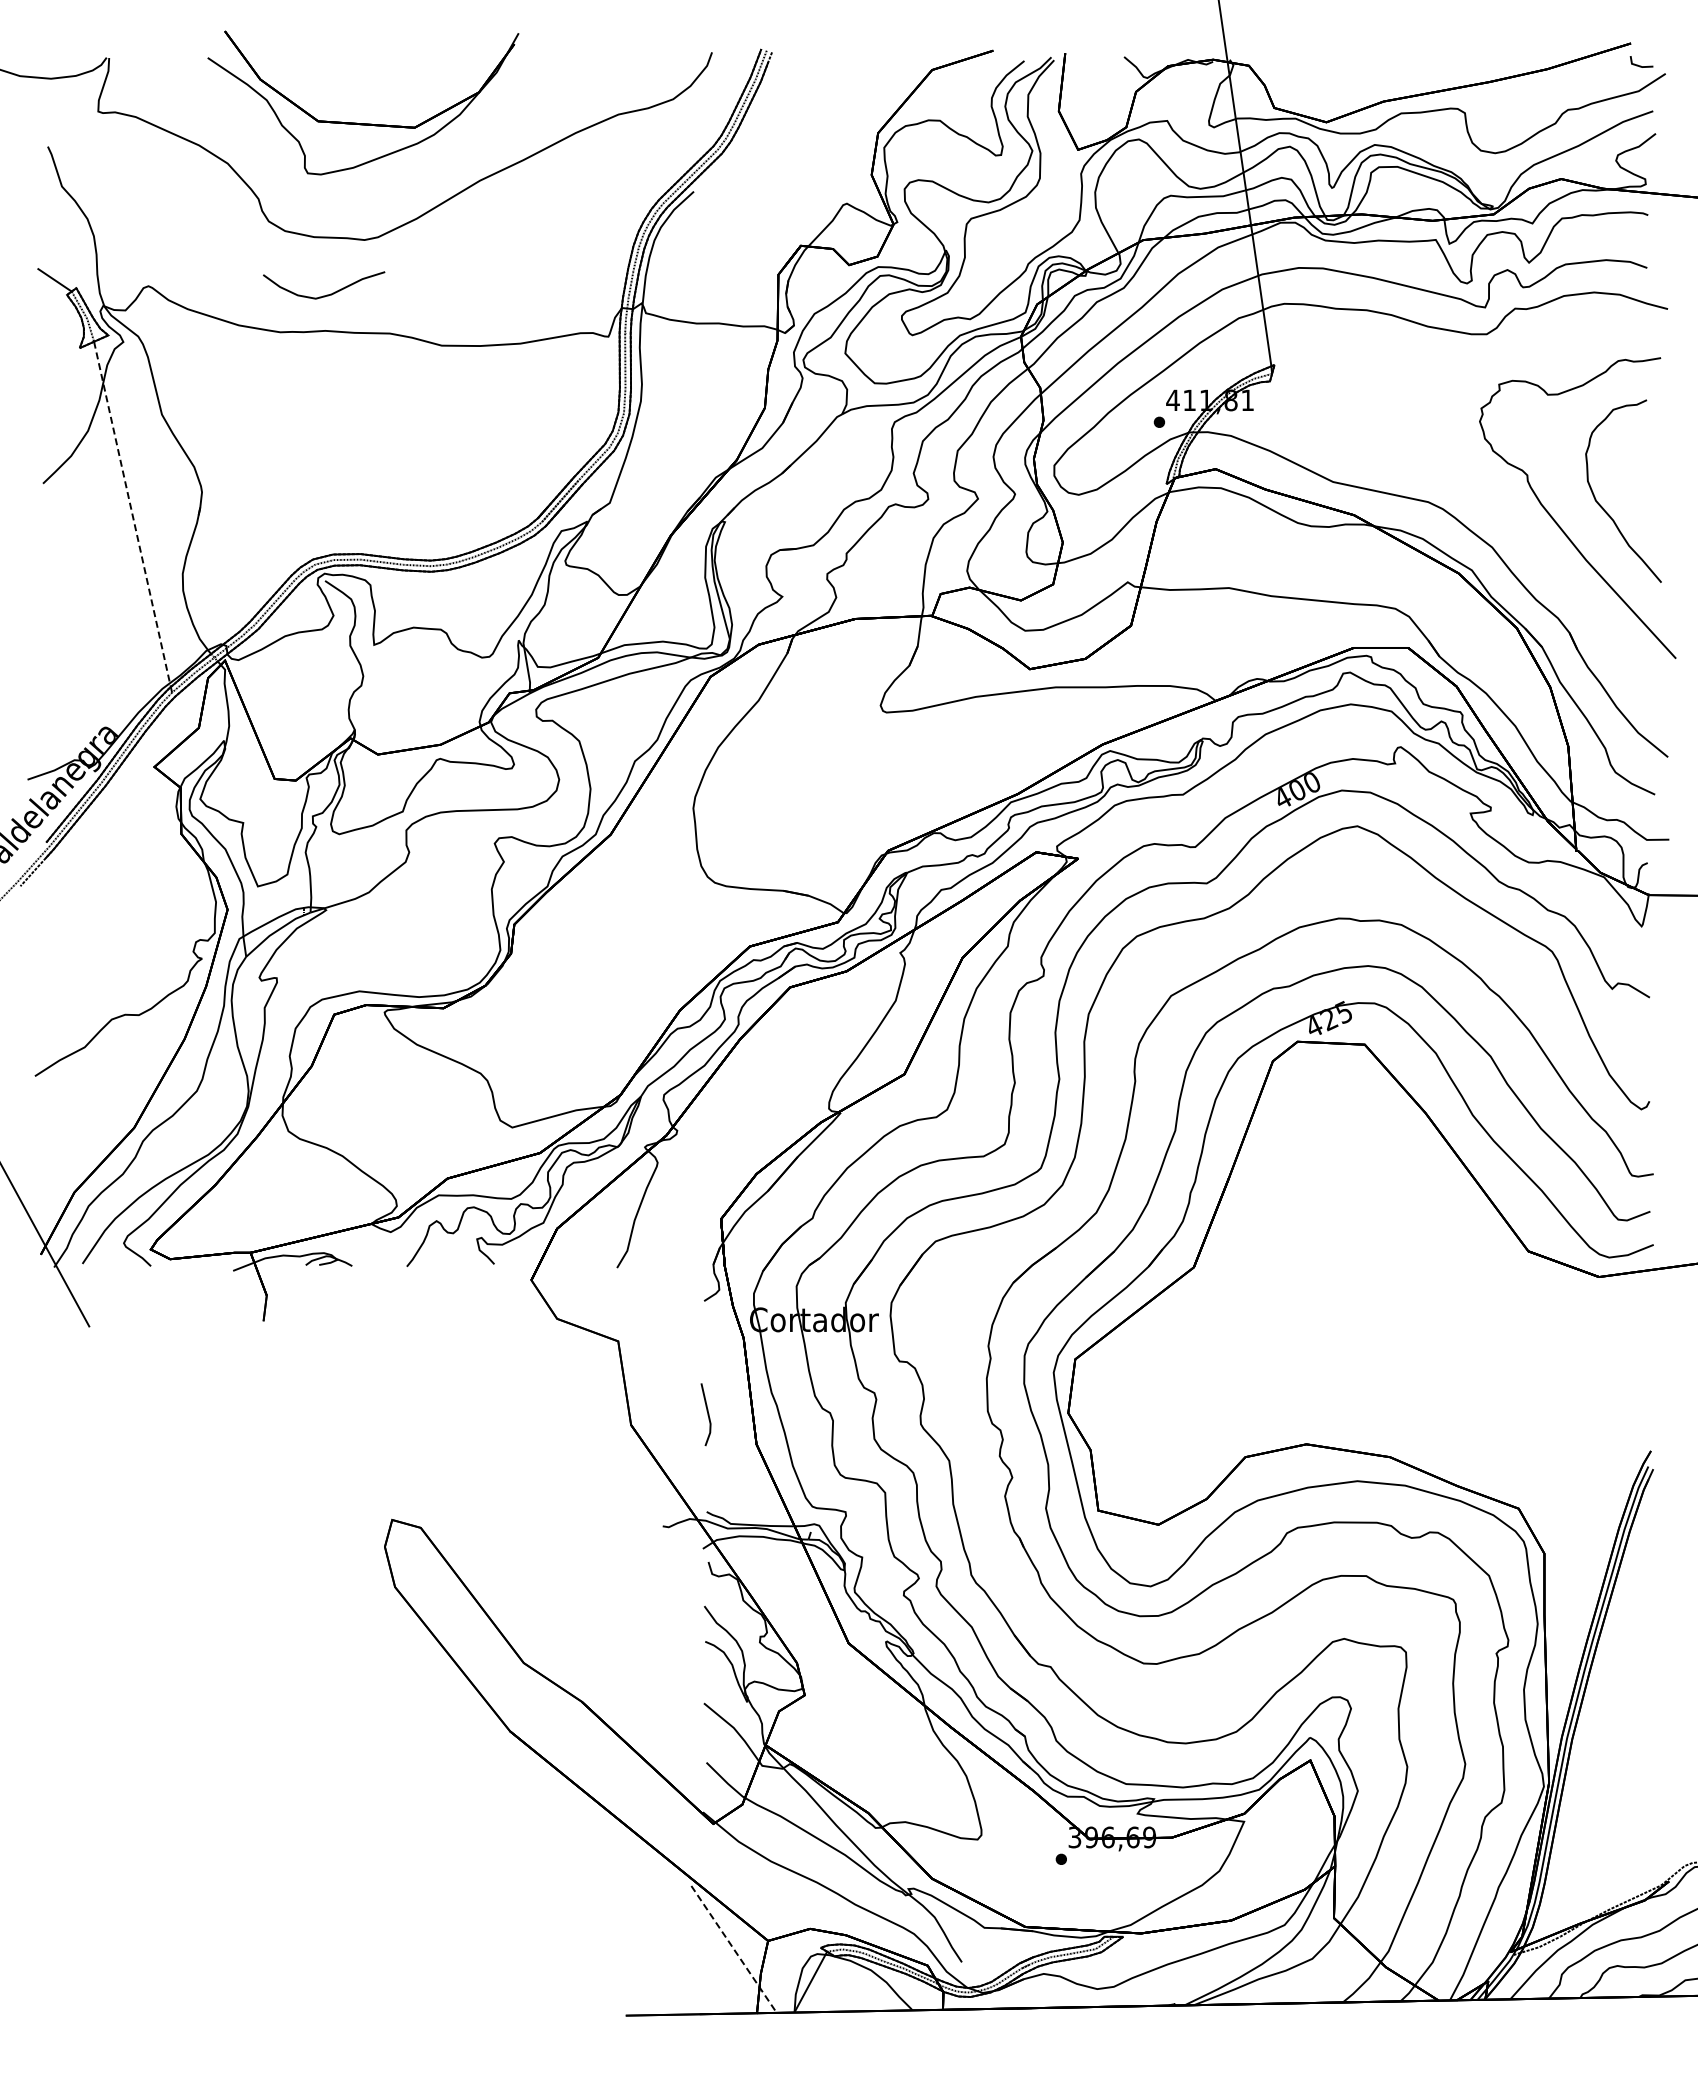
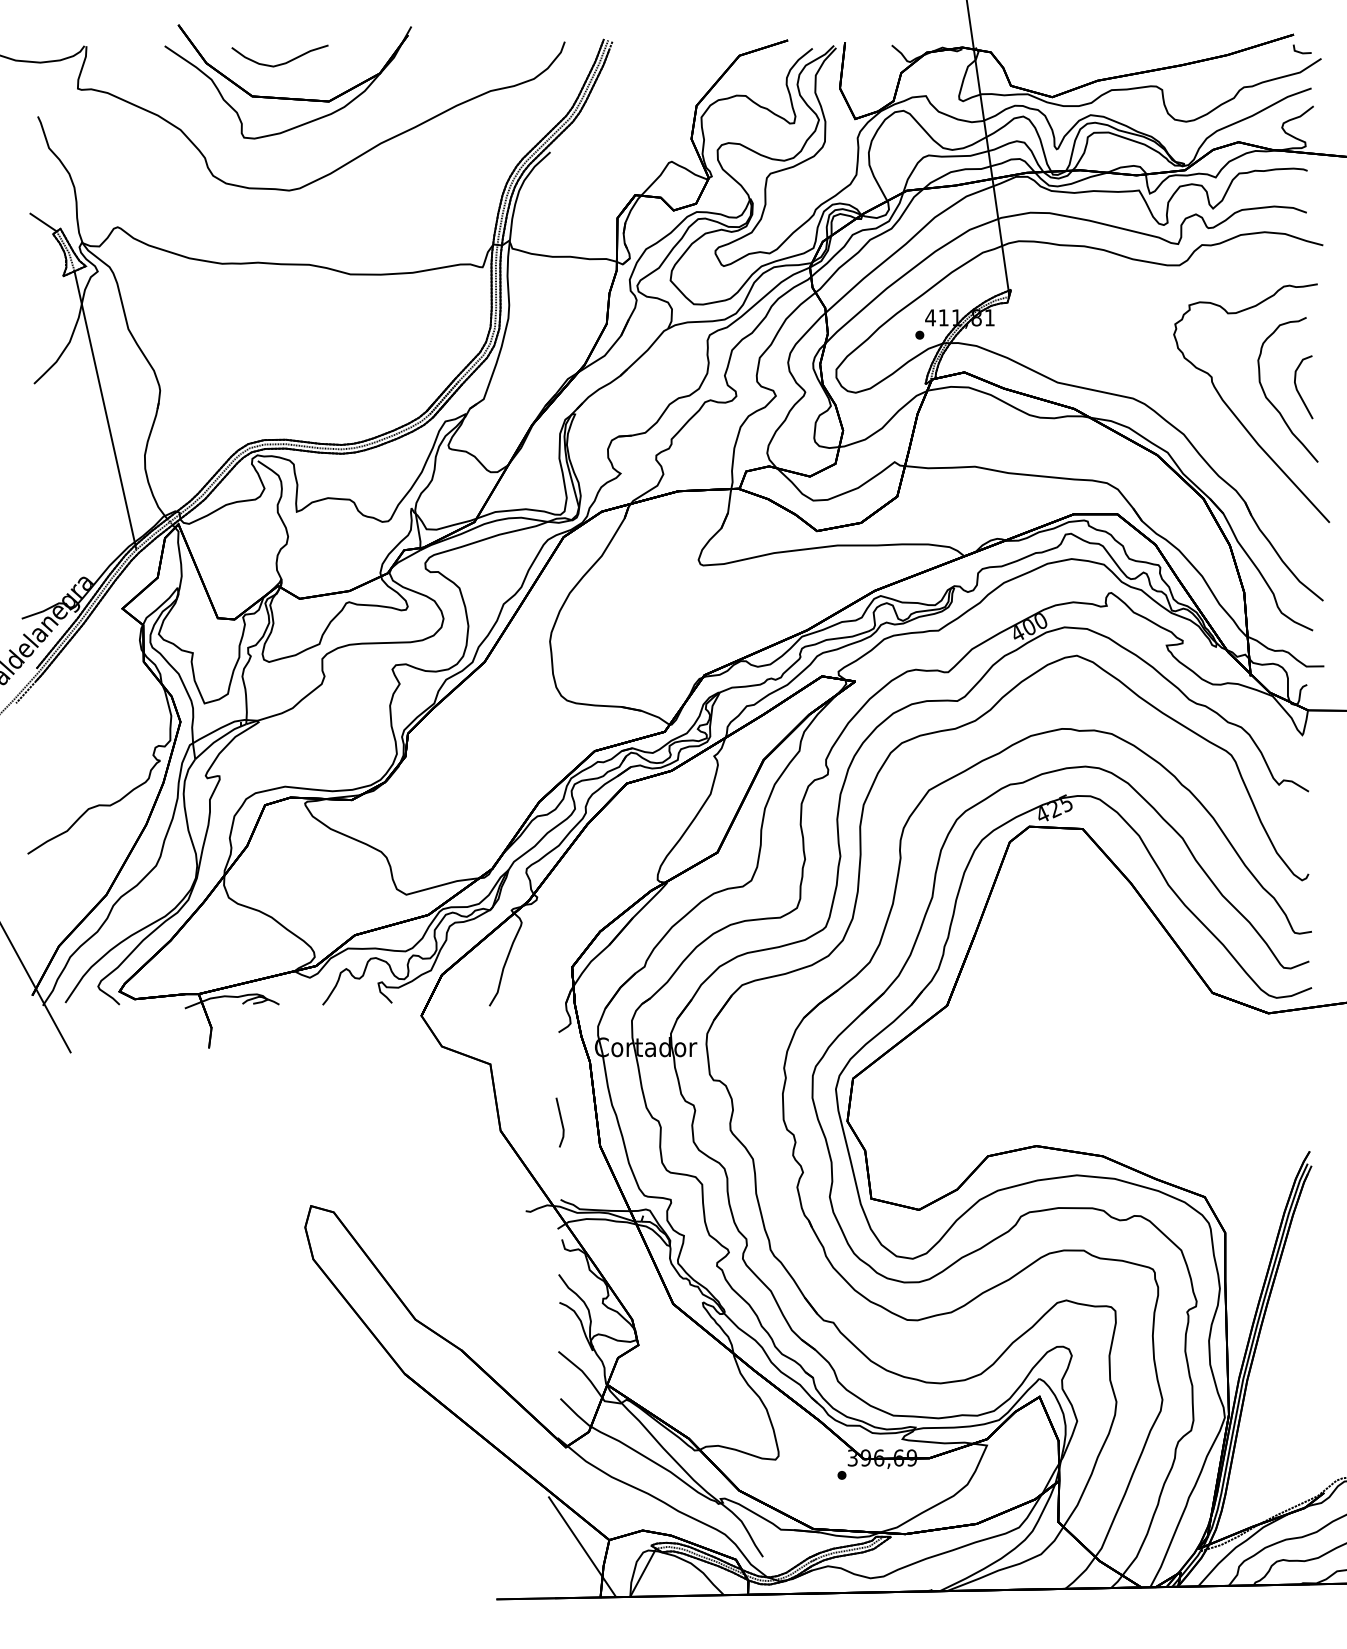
part: (326, 294) -> (281, 63), moved
part: (1635, 489) -> (1297, 388), added
line: (132, 514) -> (105, 408), dashed -> solid
line: (734, 1949) -> (582, 1546), dashed -> solid

